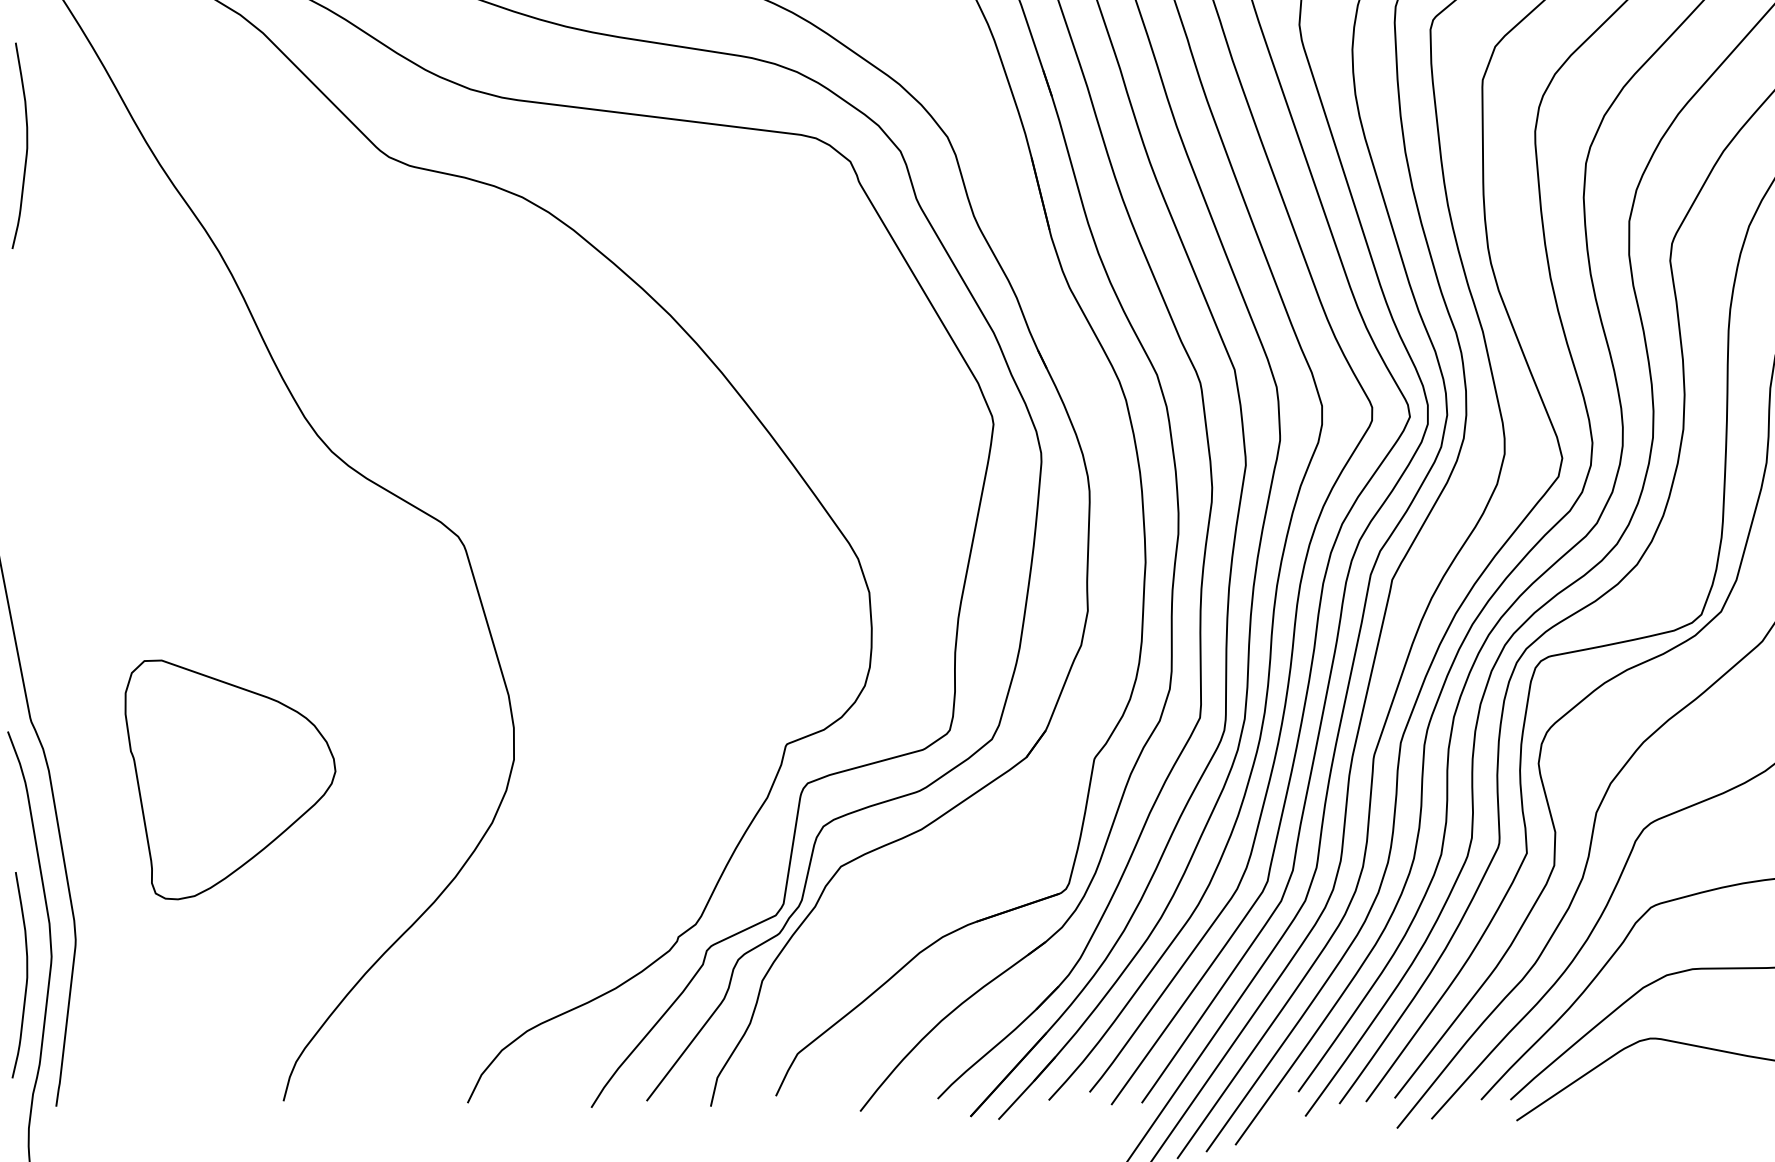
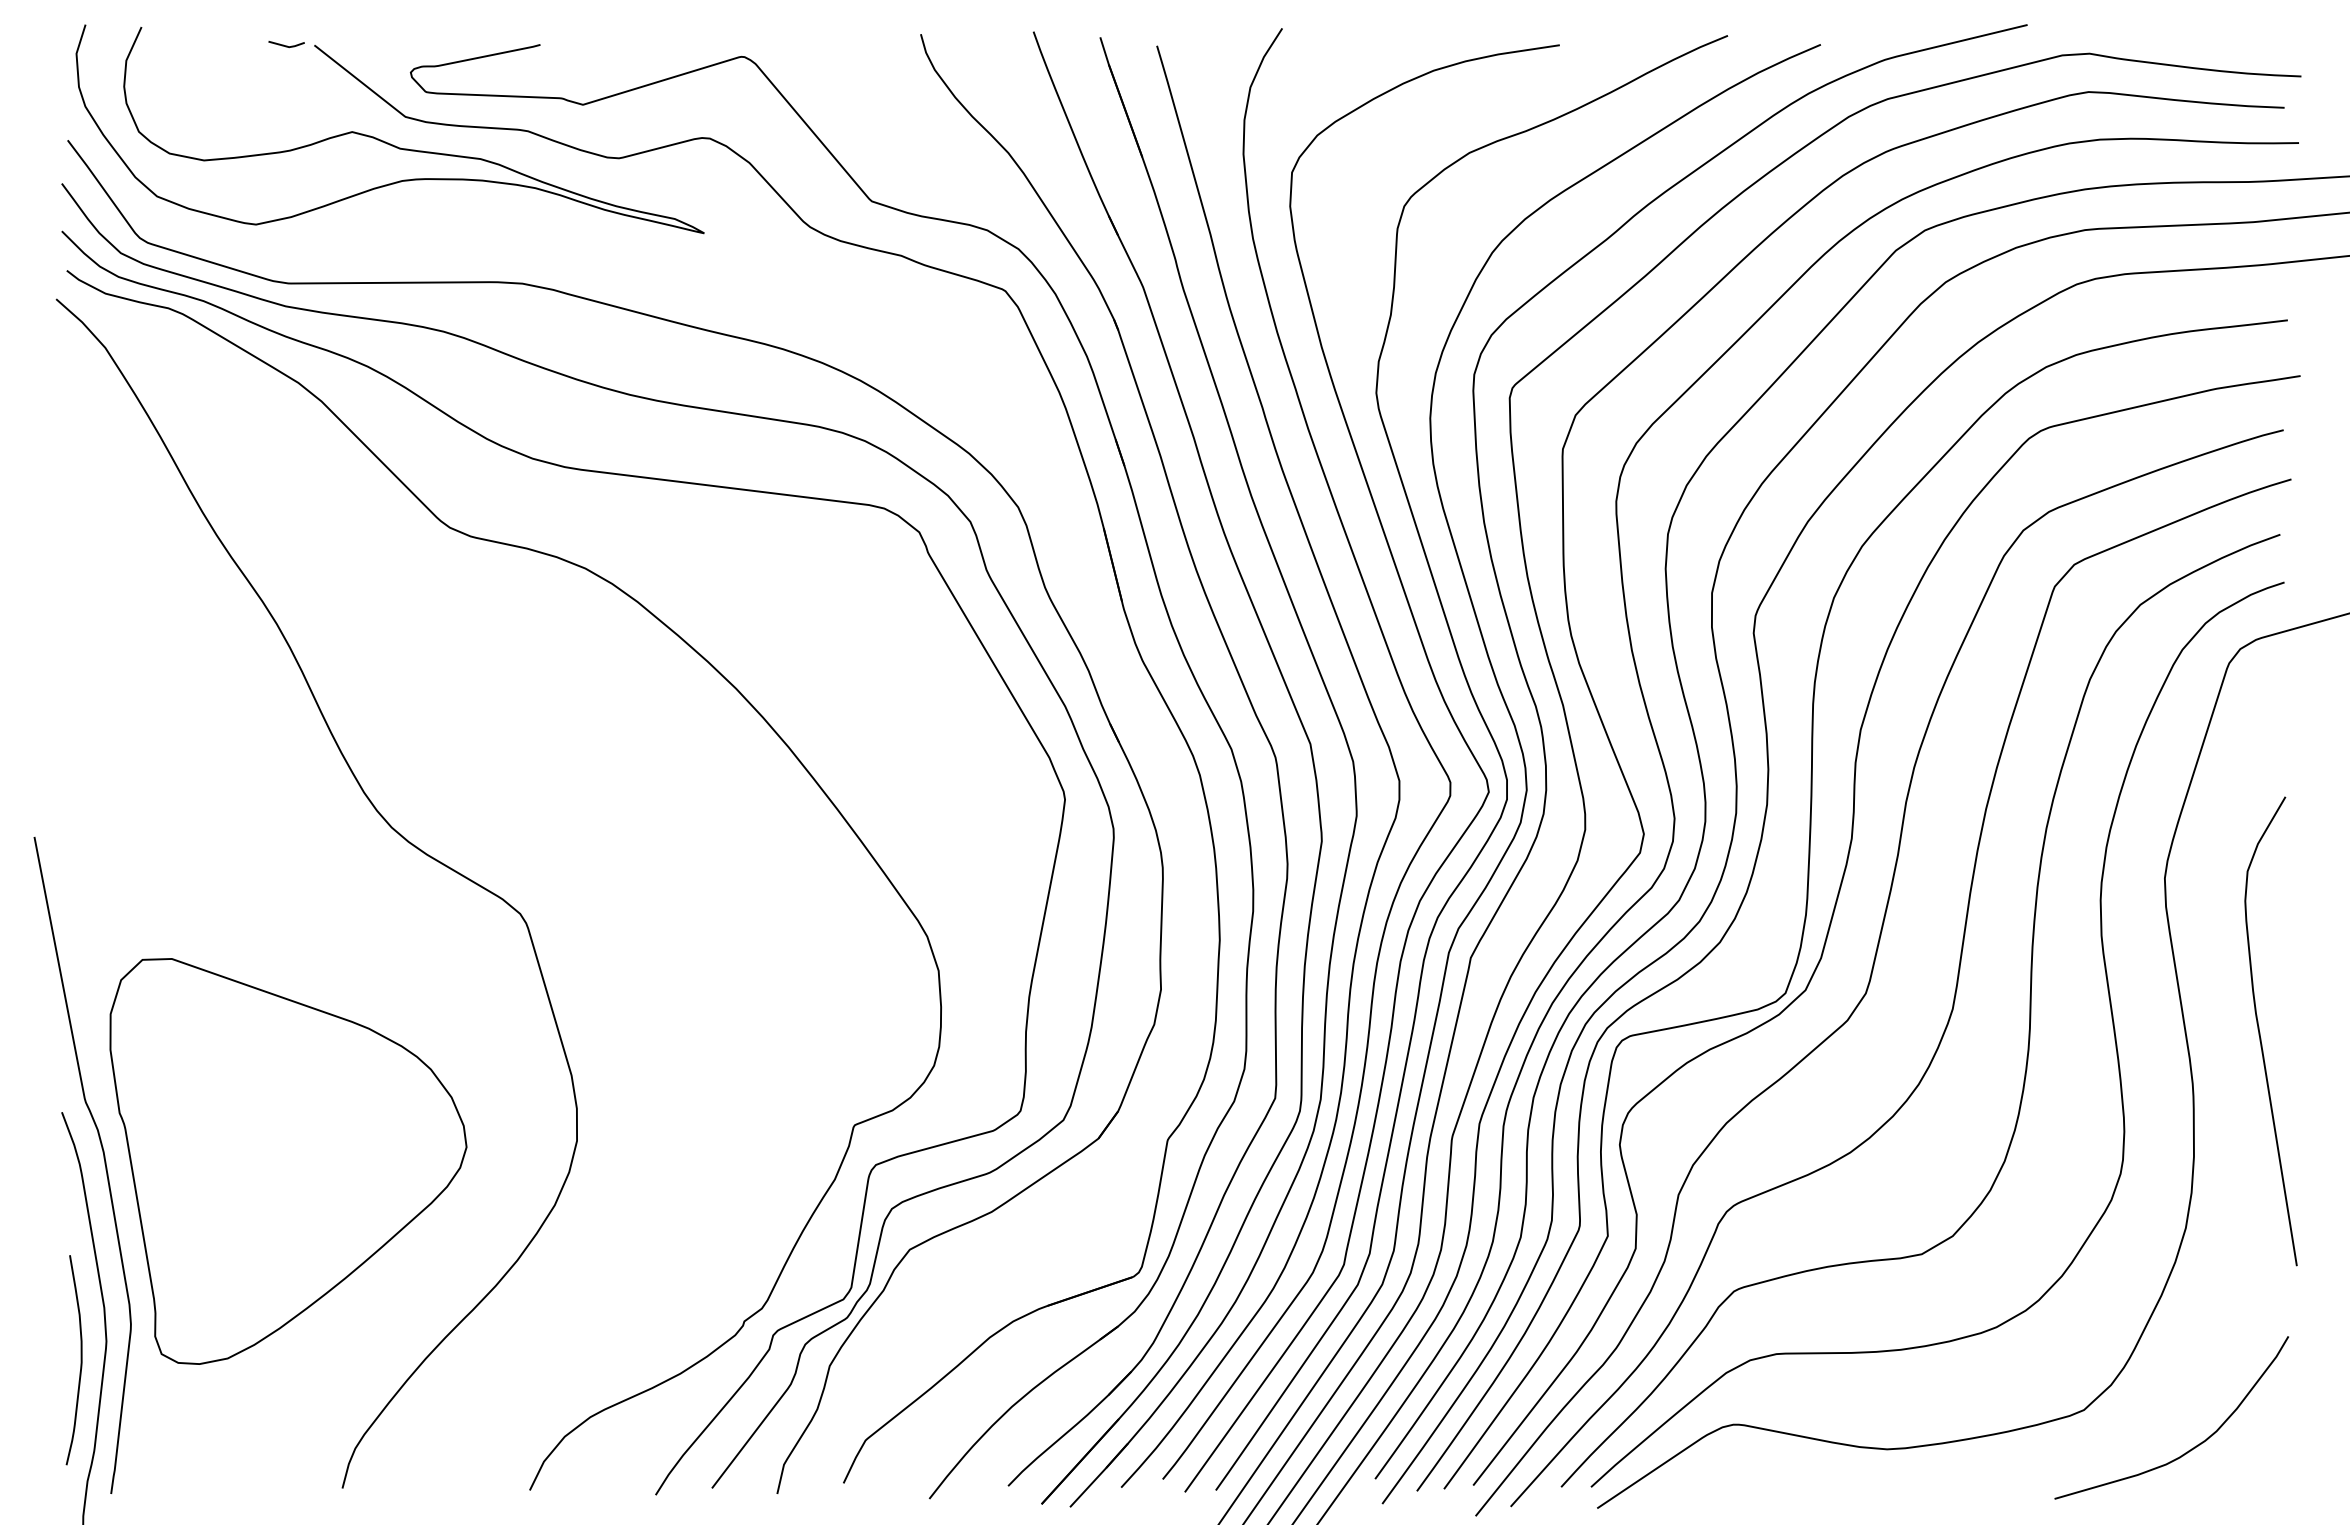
curve: (26, 146) -> (80, 516), removed
part: (230, 779) -> (288, 1161), size x1.67

